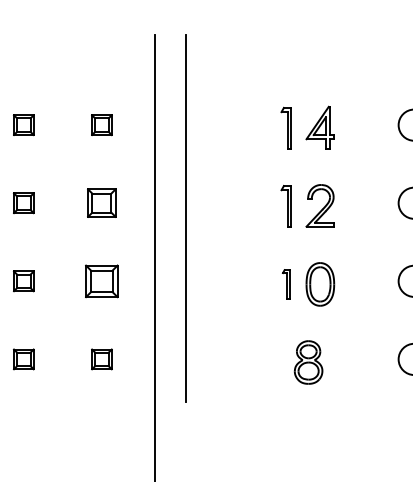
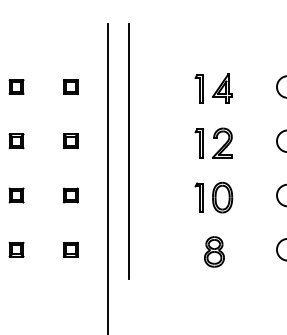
part: (101, 203) -> (70, 141), size x0.71
part: (101, 281) -> (70, 195), size x0.62
part: (285, 284) -> (198, 197), size x1.43

